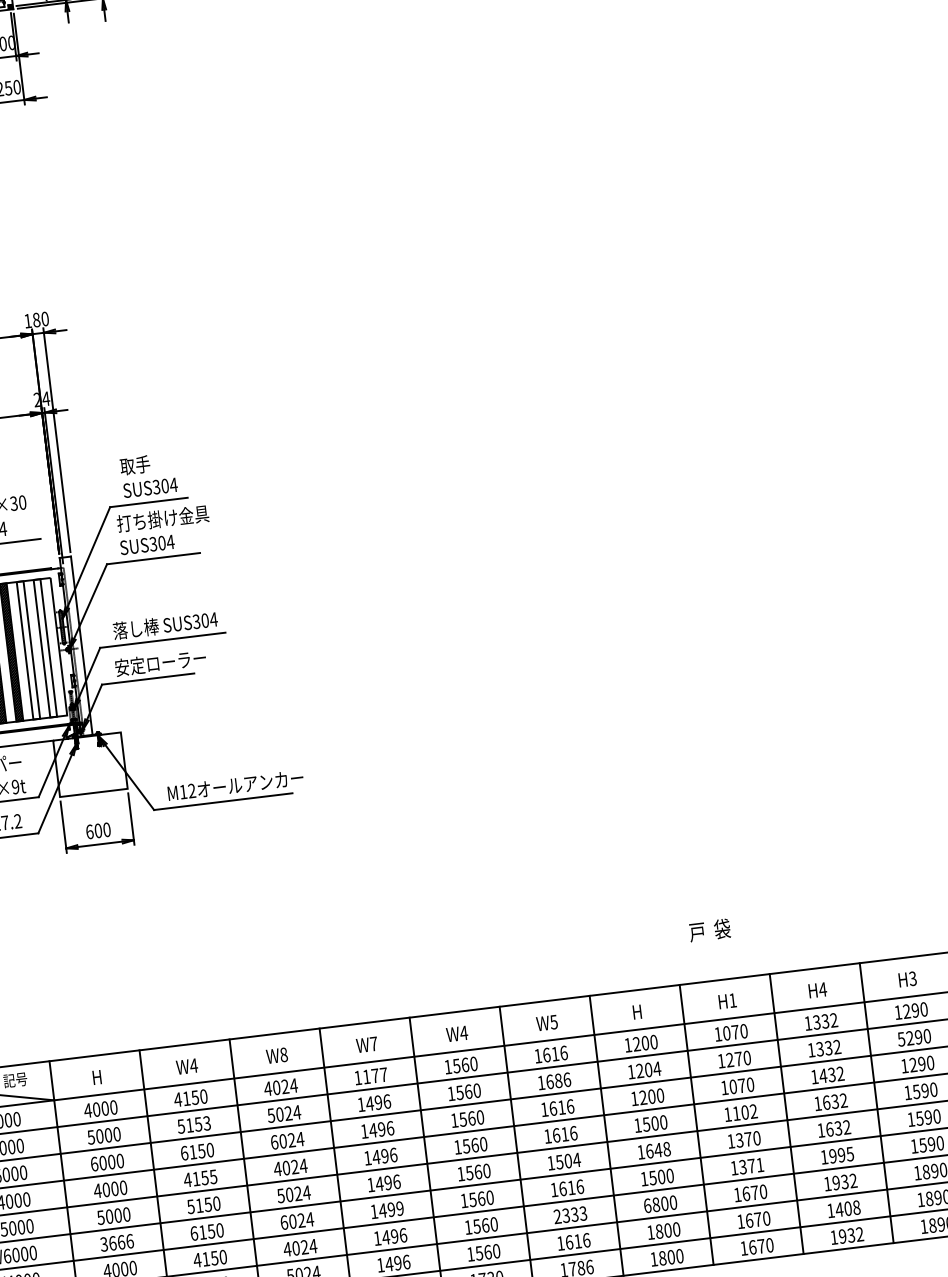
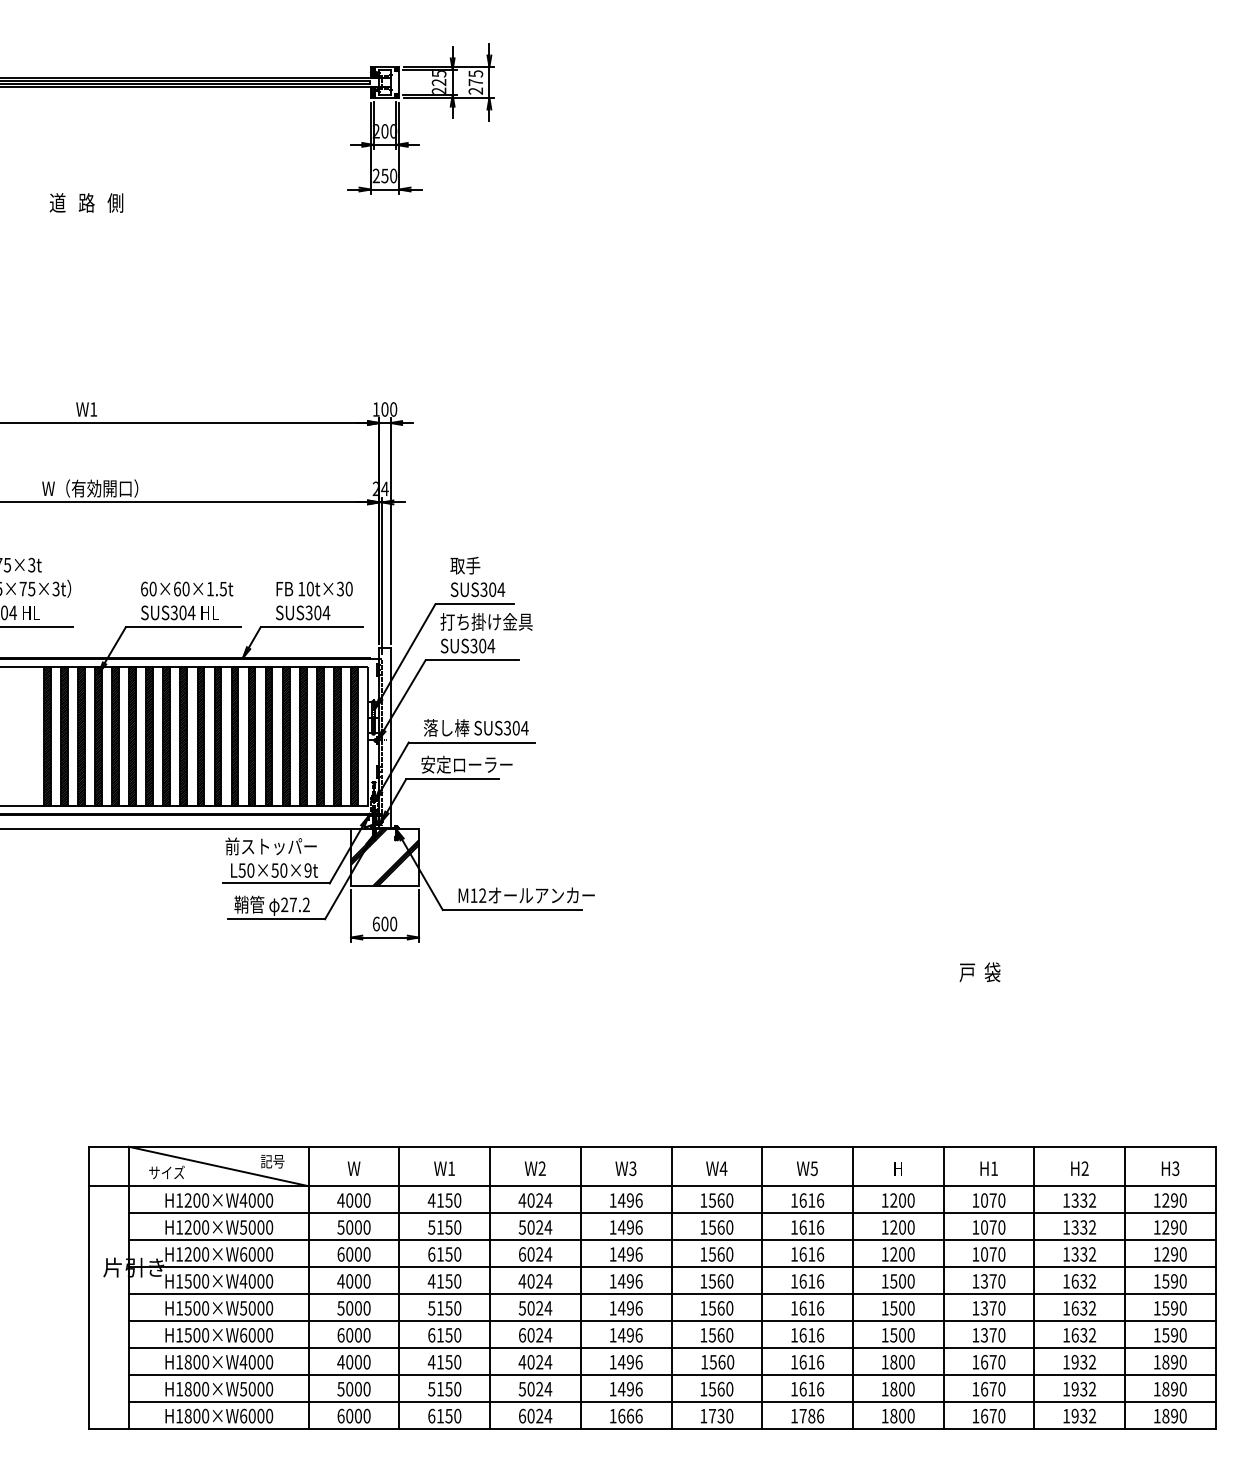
text: (36, 320) -> (384, 409), 180 -> 100
hatch: (44, 648) -> (353, 736), added
hatch: (27, 650) -> (336, 736), added
hatch: (89, 764) -> (384, 857), added
text: (709, 930) -> (979, 972), moved
text: (823, 989) -> (1085, 1168), H4 -> H2
text: (900, 1039) -> (1156, 1227), 5290 -> 1290
text: (373, 1043) -> (632, 1168), W7 -> W3
text: (283, 1054) -> (541, 1168), W8 -> W2
text: (730, 1060) -> (984, 1227), 1270 -> 1070
text: (193, 1065) -> (451, 1168), W4 -> W1
text: (656, 1069) -> (910, 1227), 1204 -> 1200
text: (374, 1075) -> (629, 1200), 1177 -> 1496
text: (822, 1076) -> (1074, 1254), 1432 -> 1332
text: (96, 1077) -> (353, 1168), H -> W
text: (558, 1080) -> (811, 1227), 1686 -> 1616
text: (744, 1112) -> (992, 1281), 1102 -> 1370
text: (206, 1123) -> (457, 1227), 5153 -> 5150
text: (658, 1150) -> (902, 1308), 1648 -> 1500
text: (841, 1155) -> (1083, 1335), 1995 -> 1632
text: (568, 1161) -> (811, 1308), 1504 -> 1616
text: (759, 1165) -> (1001, 1335), 1371 -> 1370
text: (213, 1177) -> (457, 1281), 4155 -> 4150
text: (646, 1206) -> (884, 1362), 6800 -> 1800
text: (399, 1208) -> (638, 1335), 1499 -> 1496
text: (847, 1208) -> (1083, 1388), 1408 -> 1932
text: (570, 1214) -> (807, 1361), 2333 -> 1616
text: (116, 1243) -> (353, 1335), 3666 -> 6000

